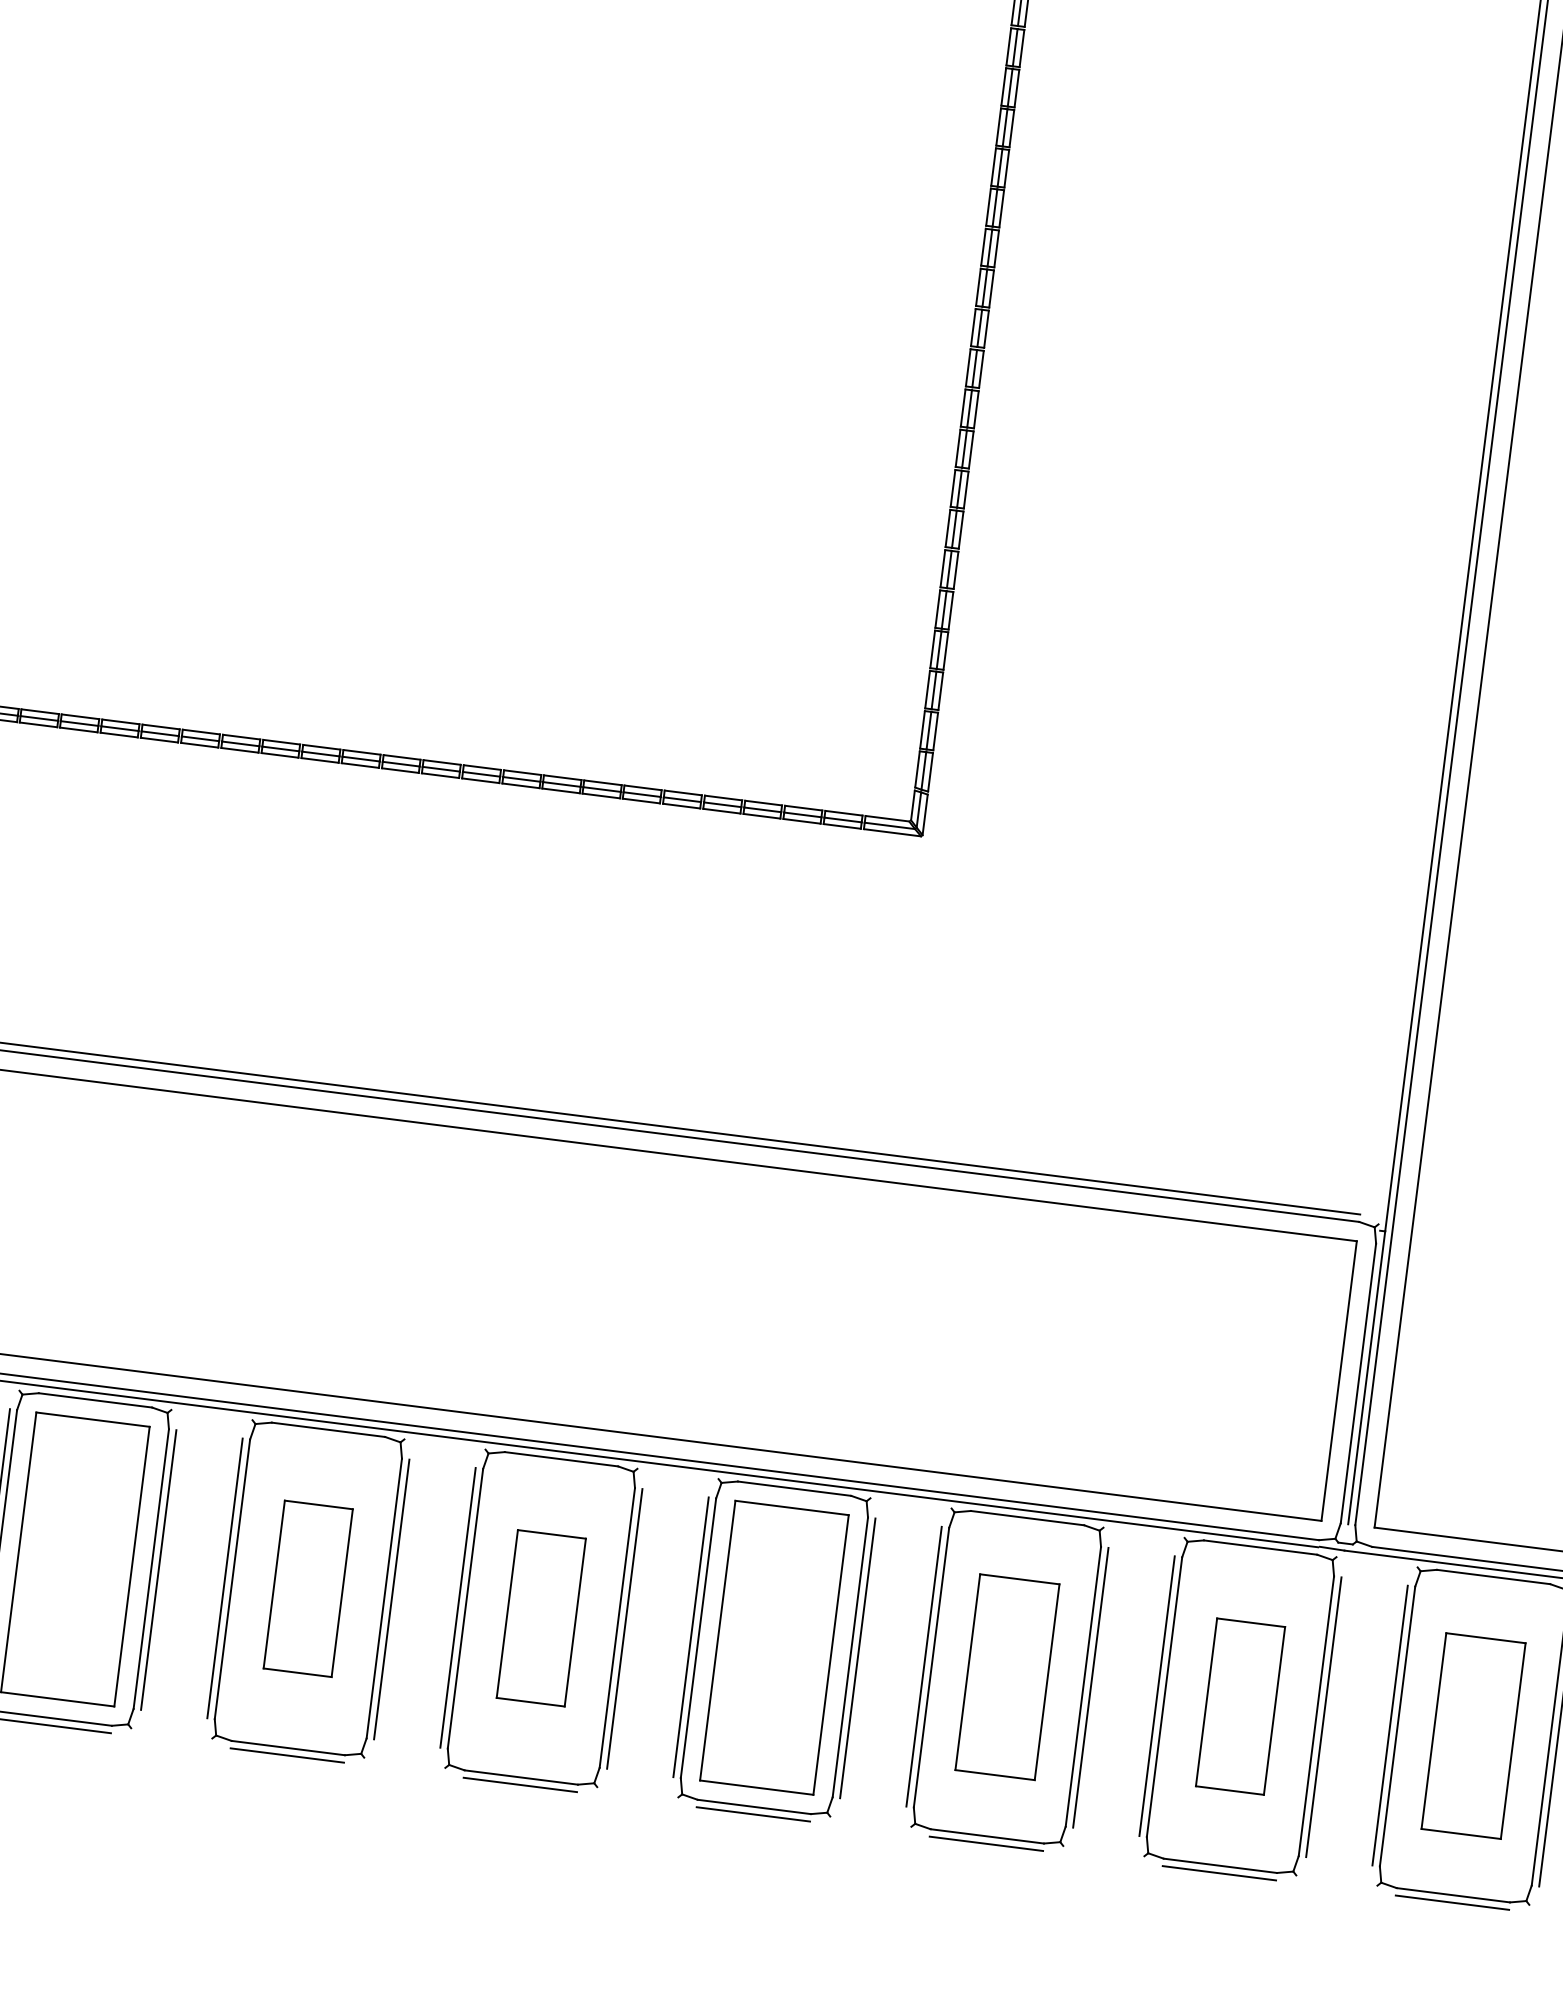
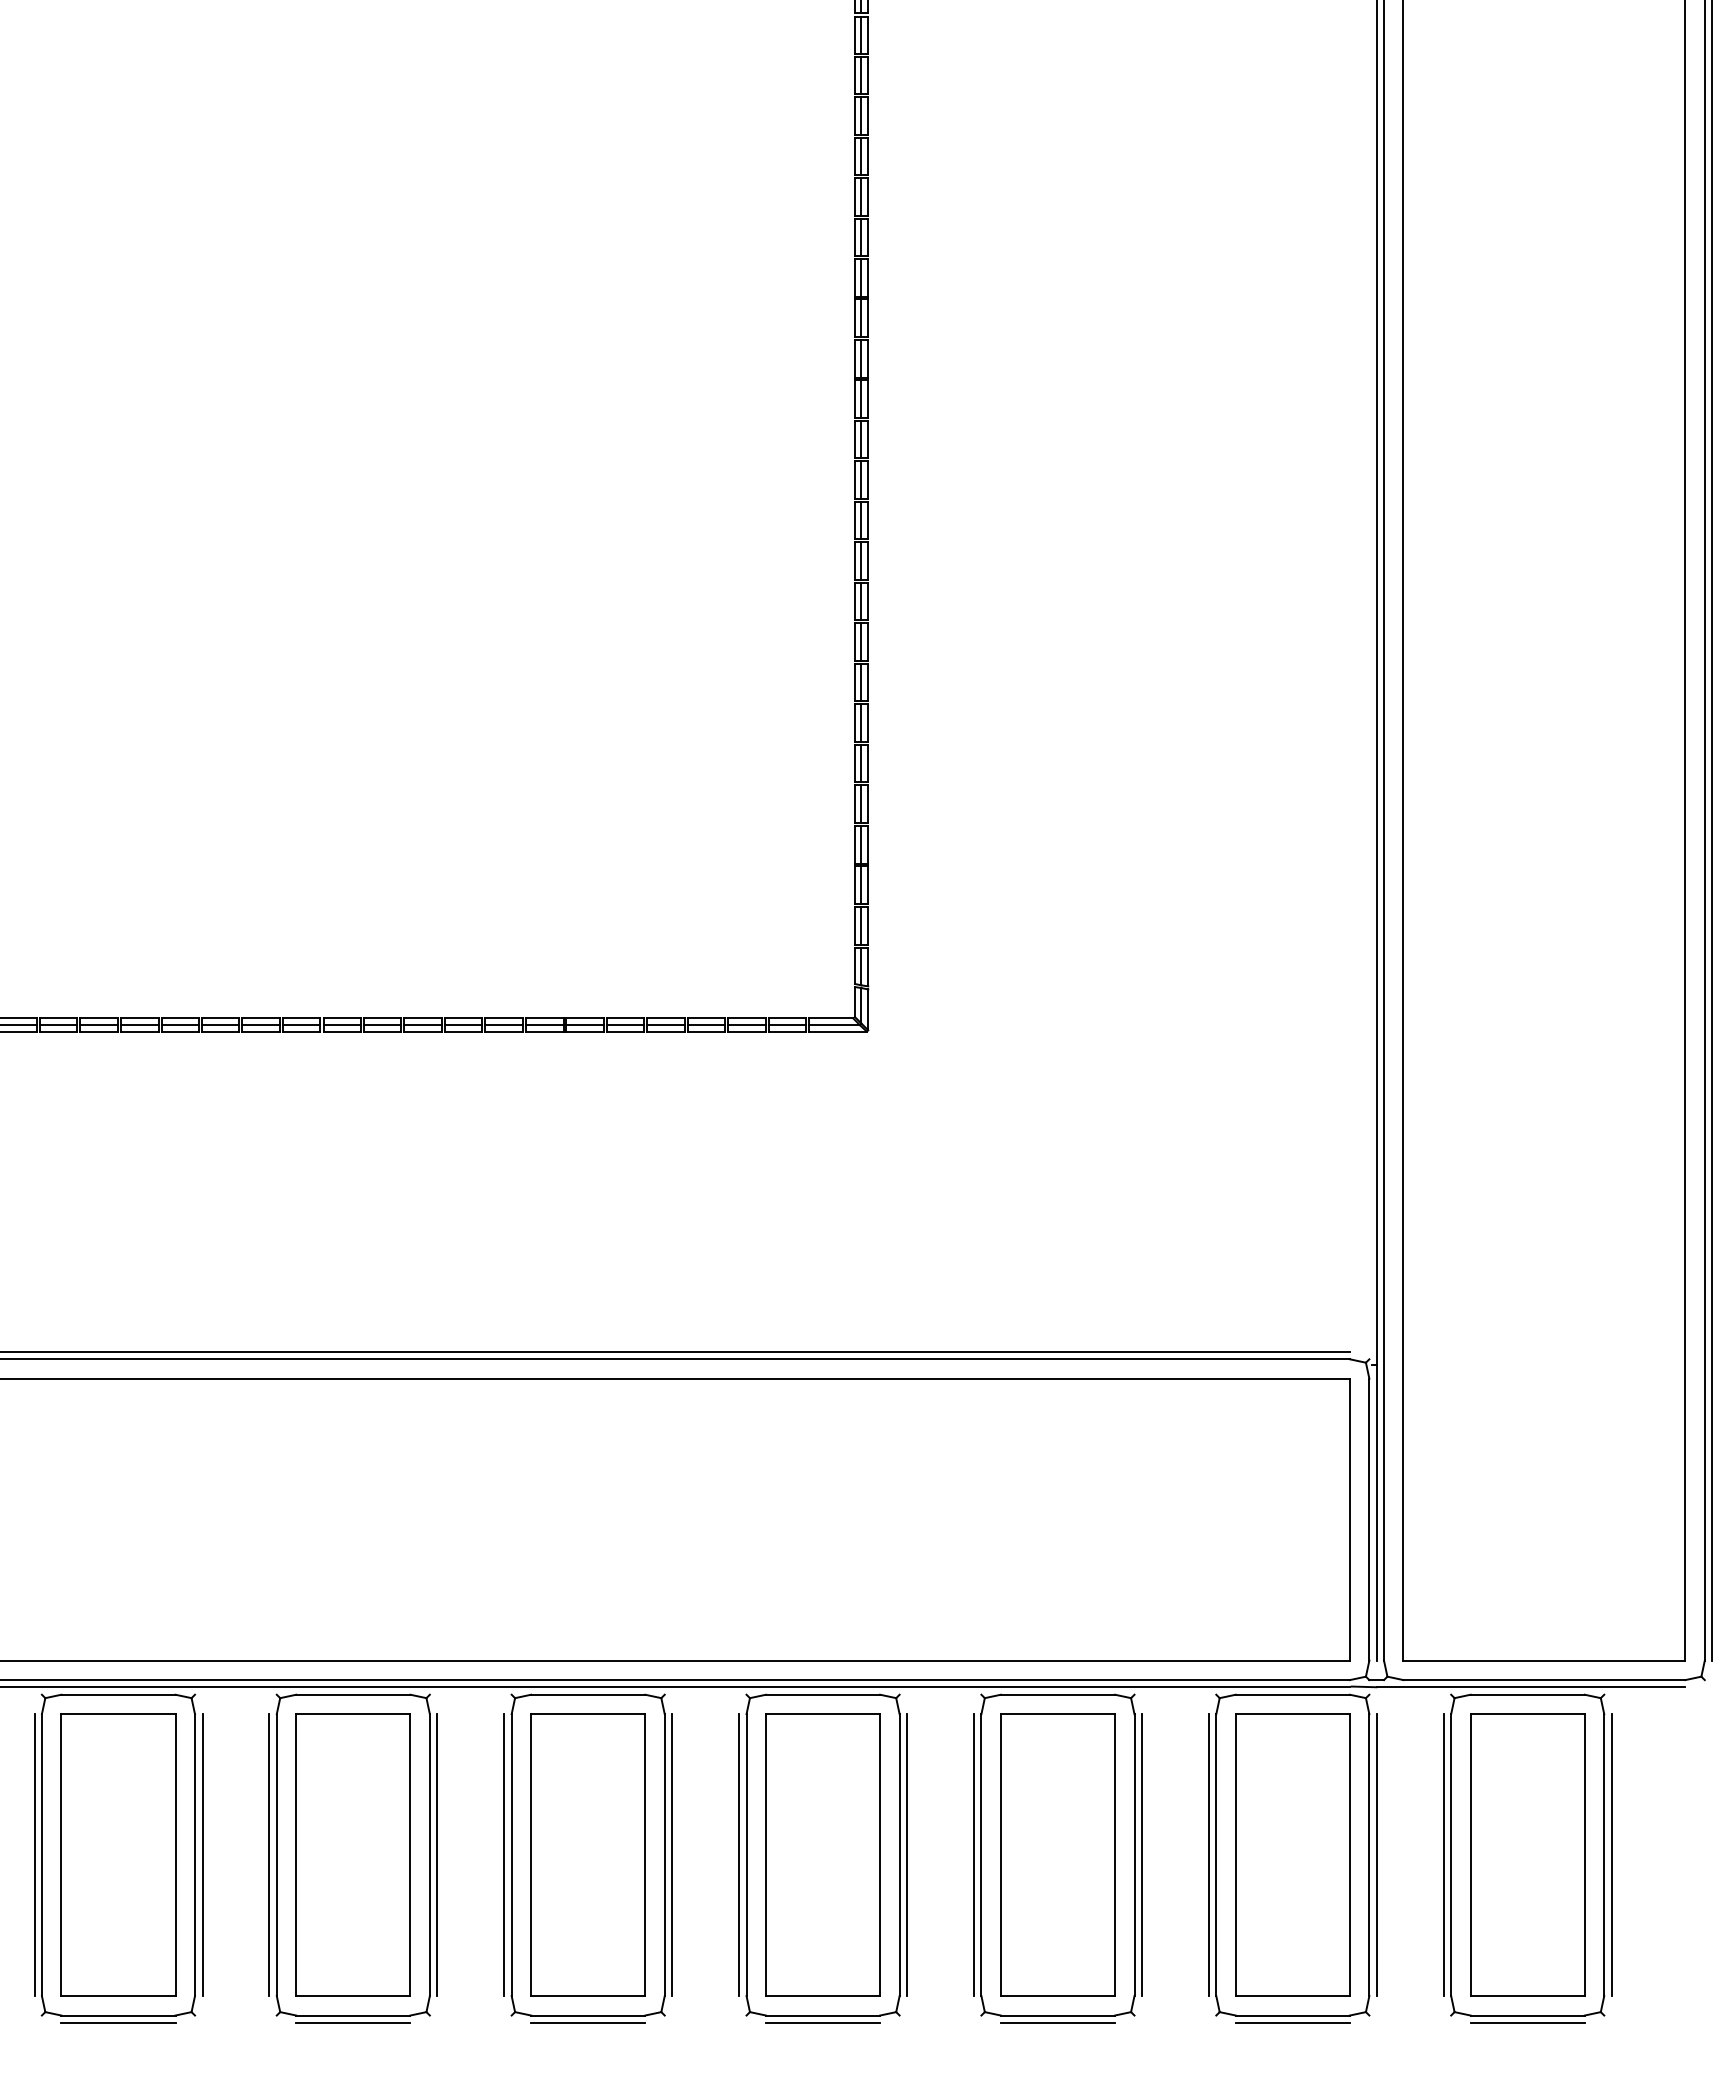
part: (307, 1588) -> (352, 1854), size x1.67
part: (540, 1617) -> (587, 1854), size x1.67
part: (1007, 1676) -> (1057, 1854), size x1.43
part: (1240, 1706) -> (1292, 1854), size x1.67
part: (1473, 1735) -> (1527, 1854), size x1.43

